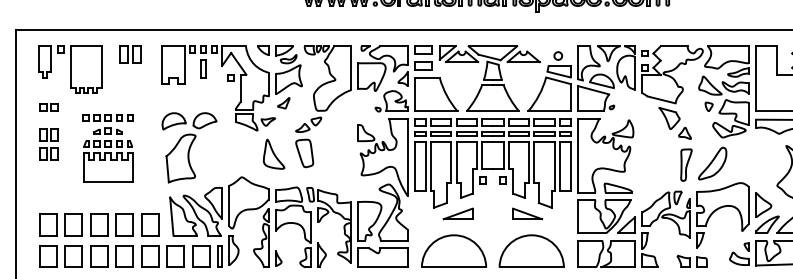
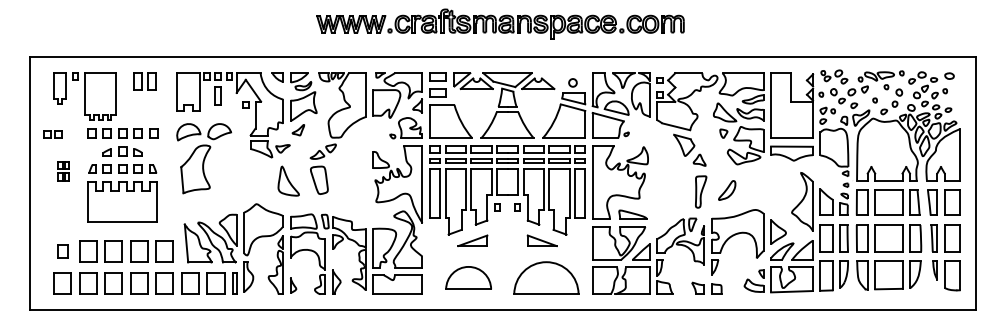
part: (48, 107) -> (52, 134), moved
part: (48, 144) -> (63, 171), size x0.6
part: (107, 147) -> (122, 174), size x1.4
part: (188, 147) -> (203, 158), moved
part: (711, 163) -> (726, 190), size x0.6
part: (47, 224) -> (62, 251), size x0.6
part: (453, 250) -> (468, 277), size x0.7

